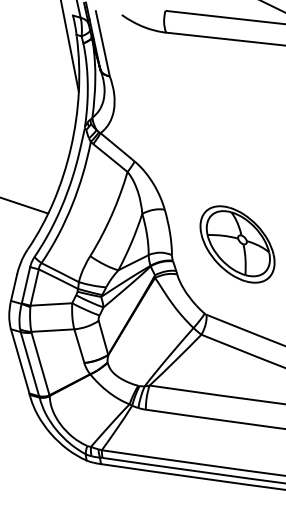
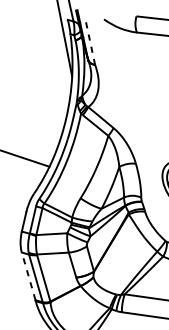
line: (102, 43) -> (89, 40), solid -> dashed
line: (20, 360) -> (28, 275), solid -> dashed

